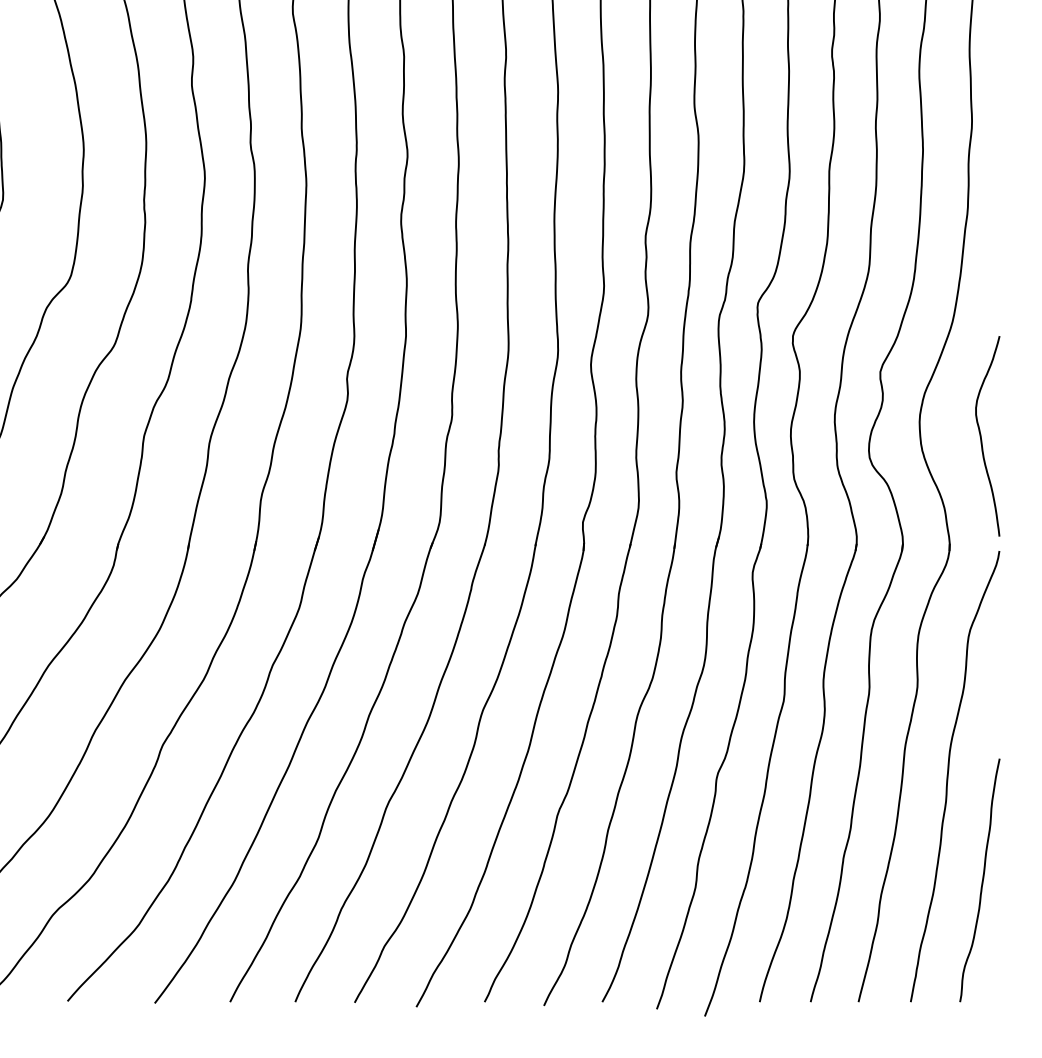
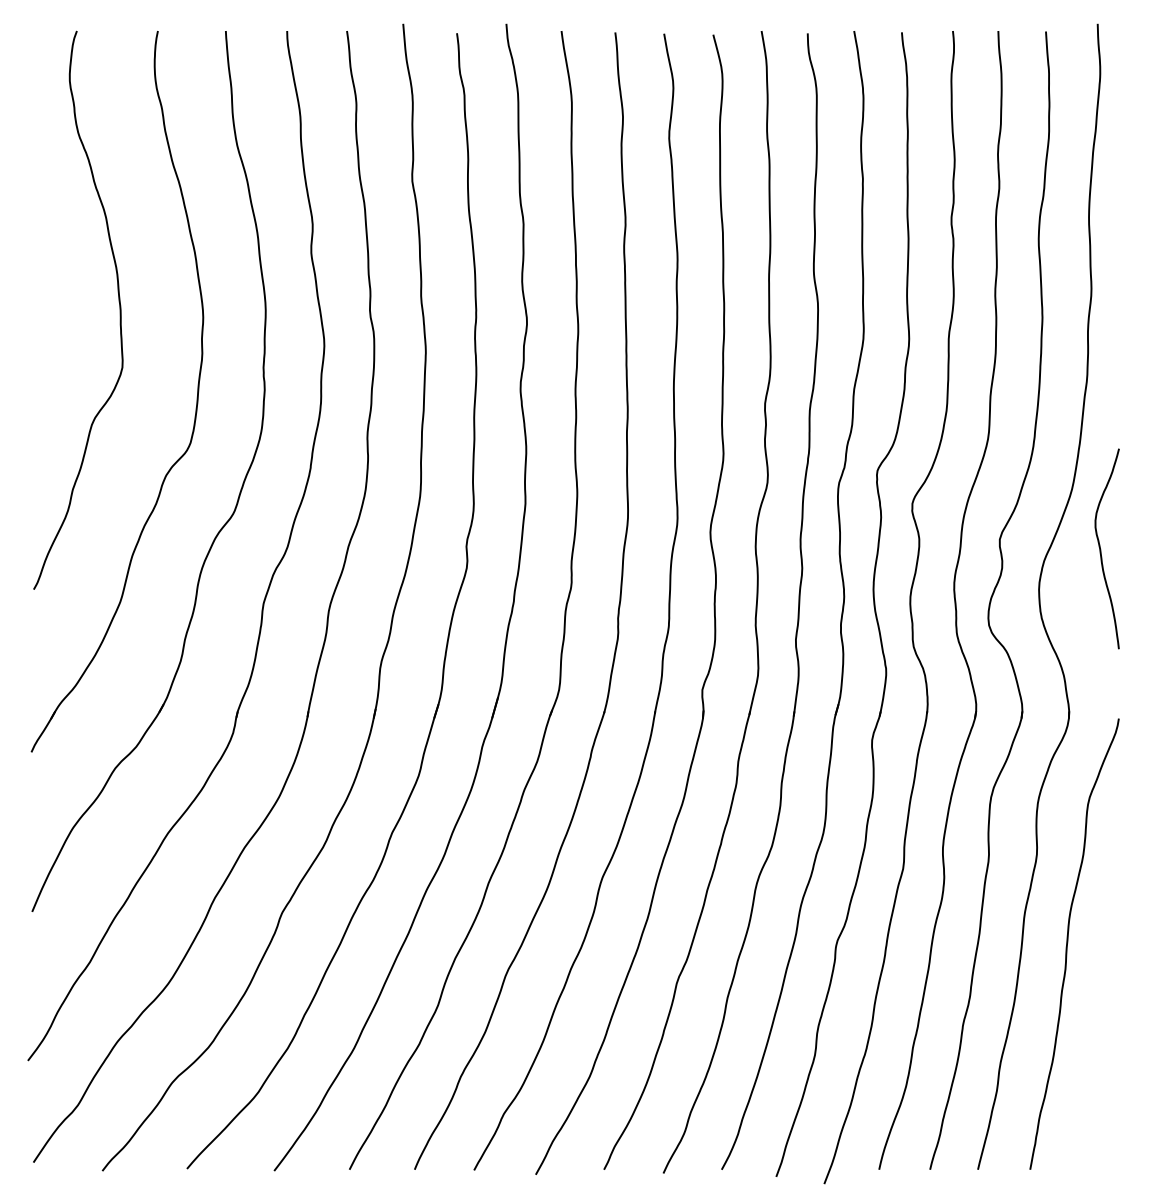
curve: (982, 436) -> (1101, 549), moved
curve: (982, 879) -> (1101, 1047), removed

